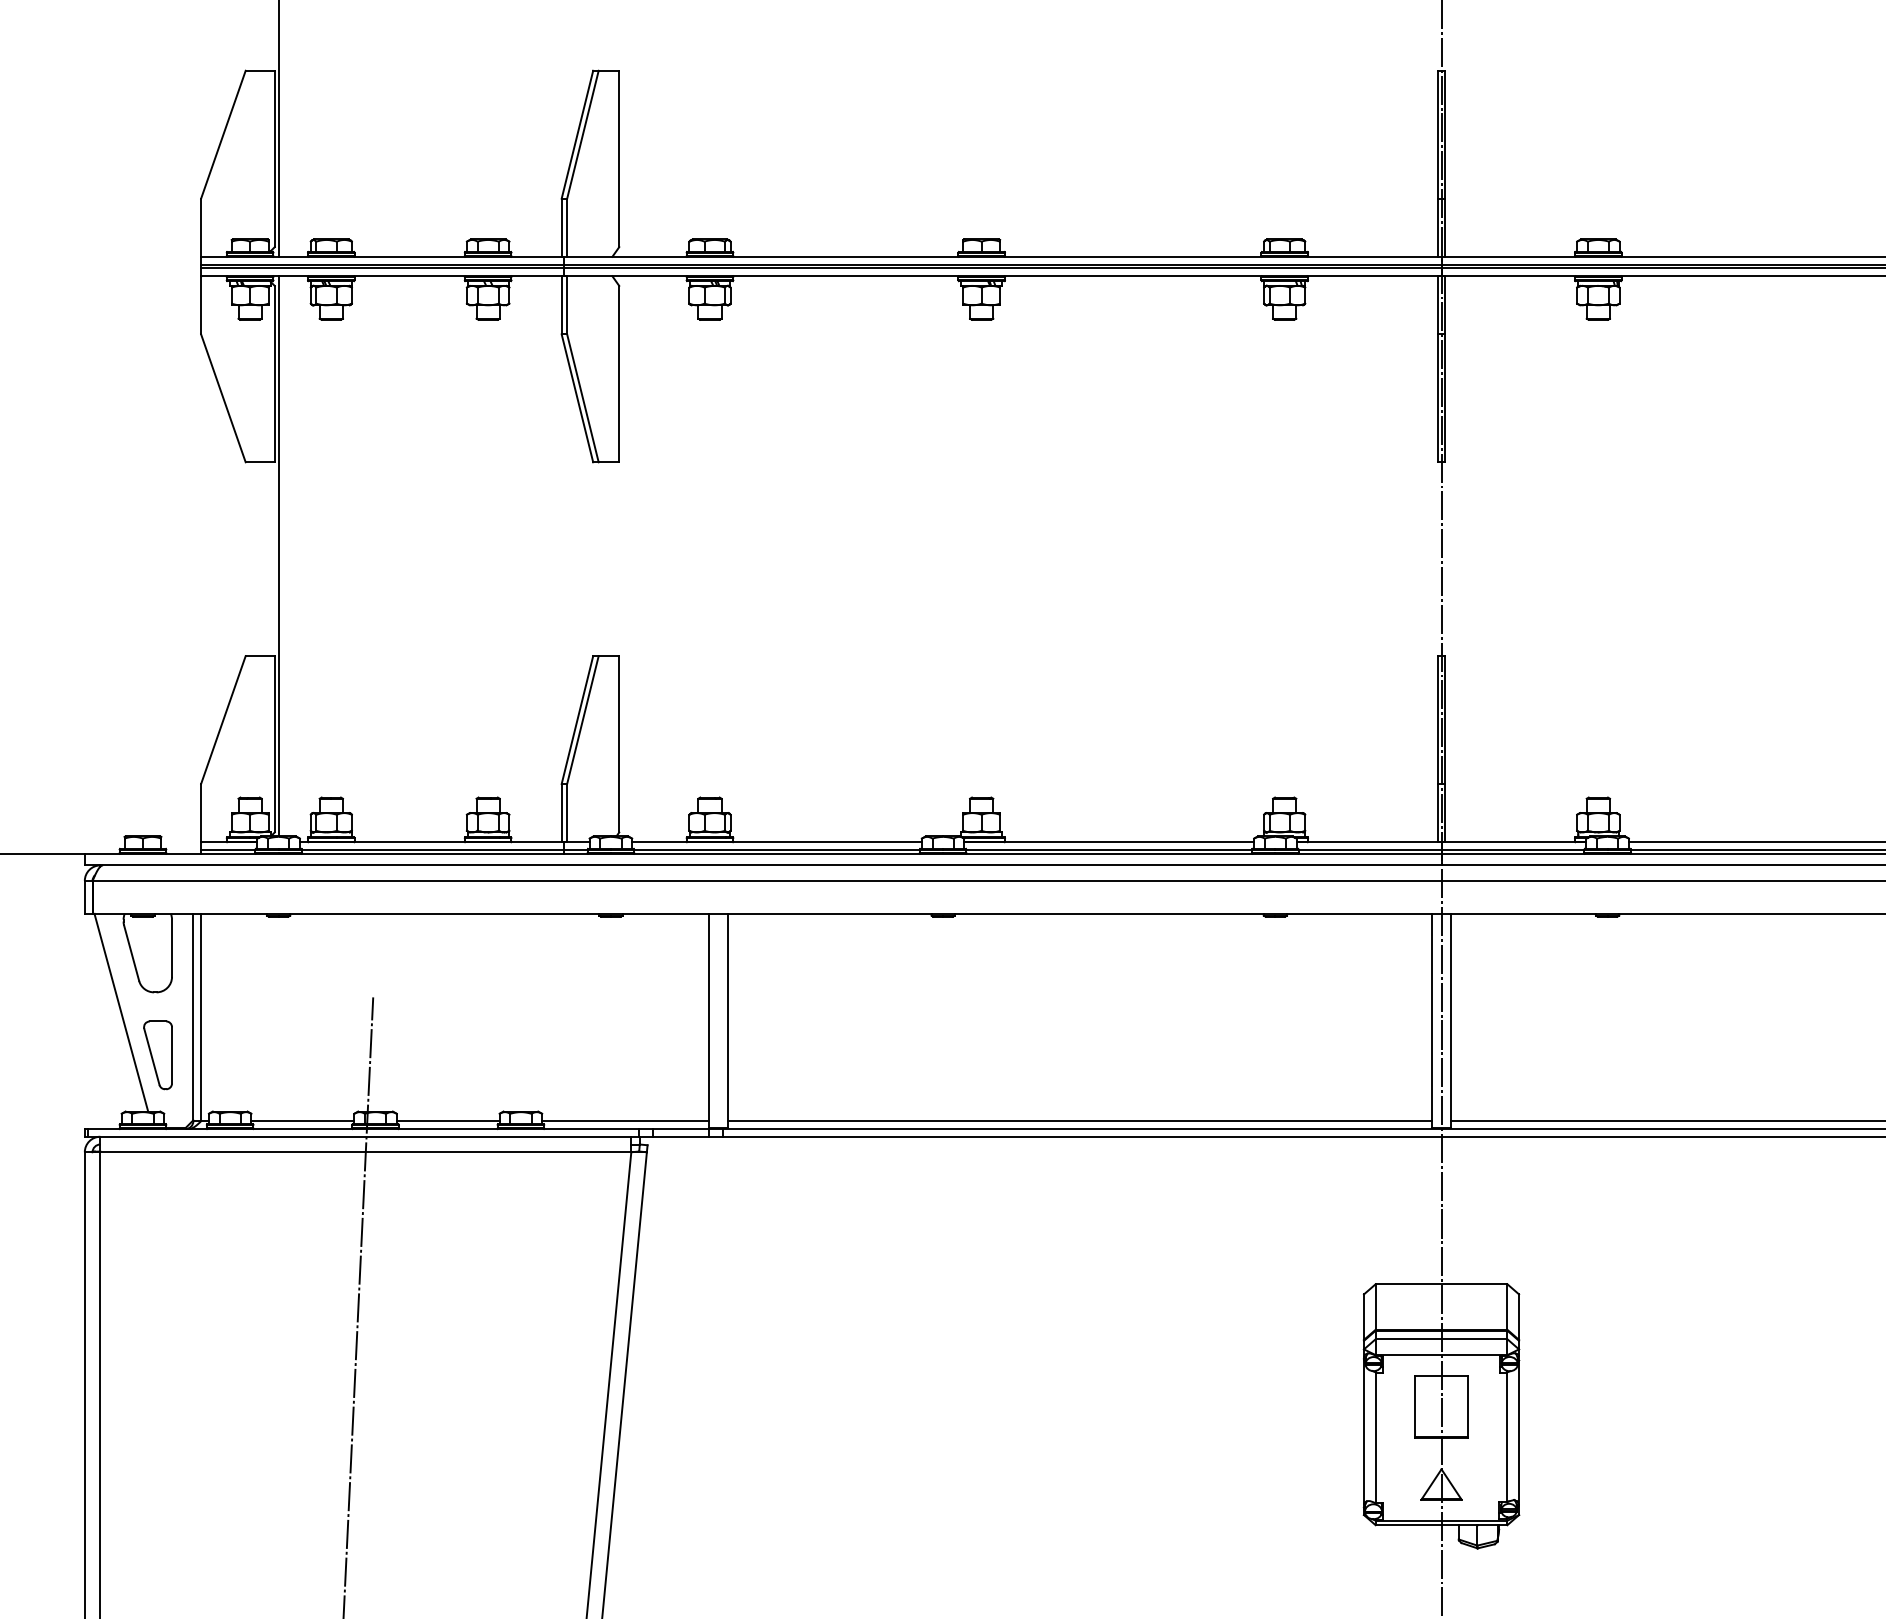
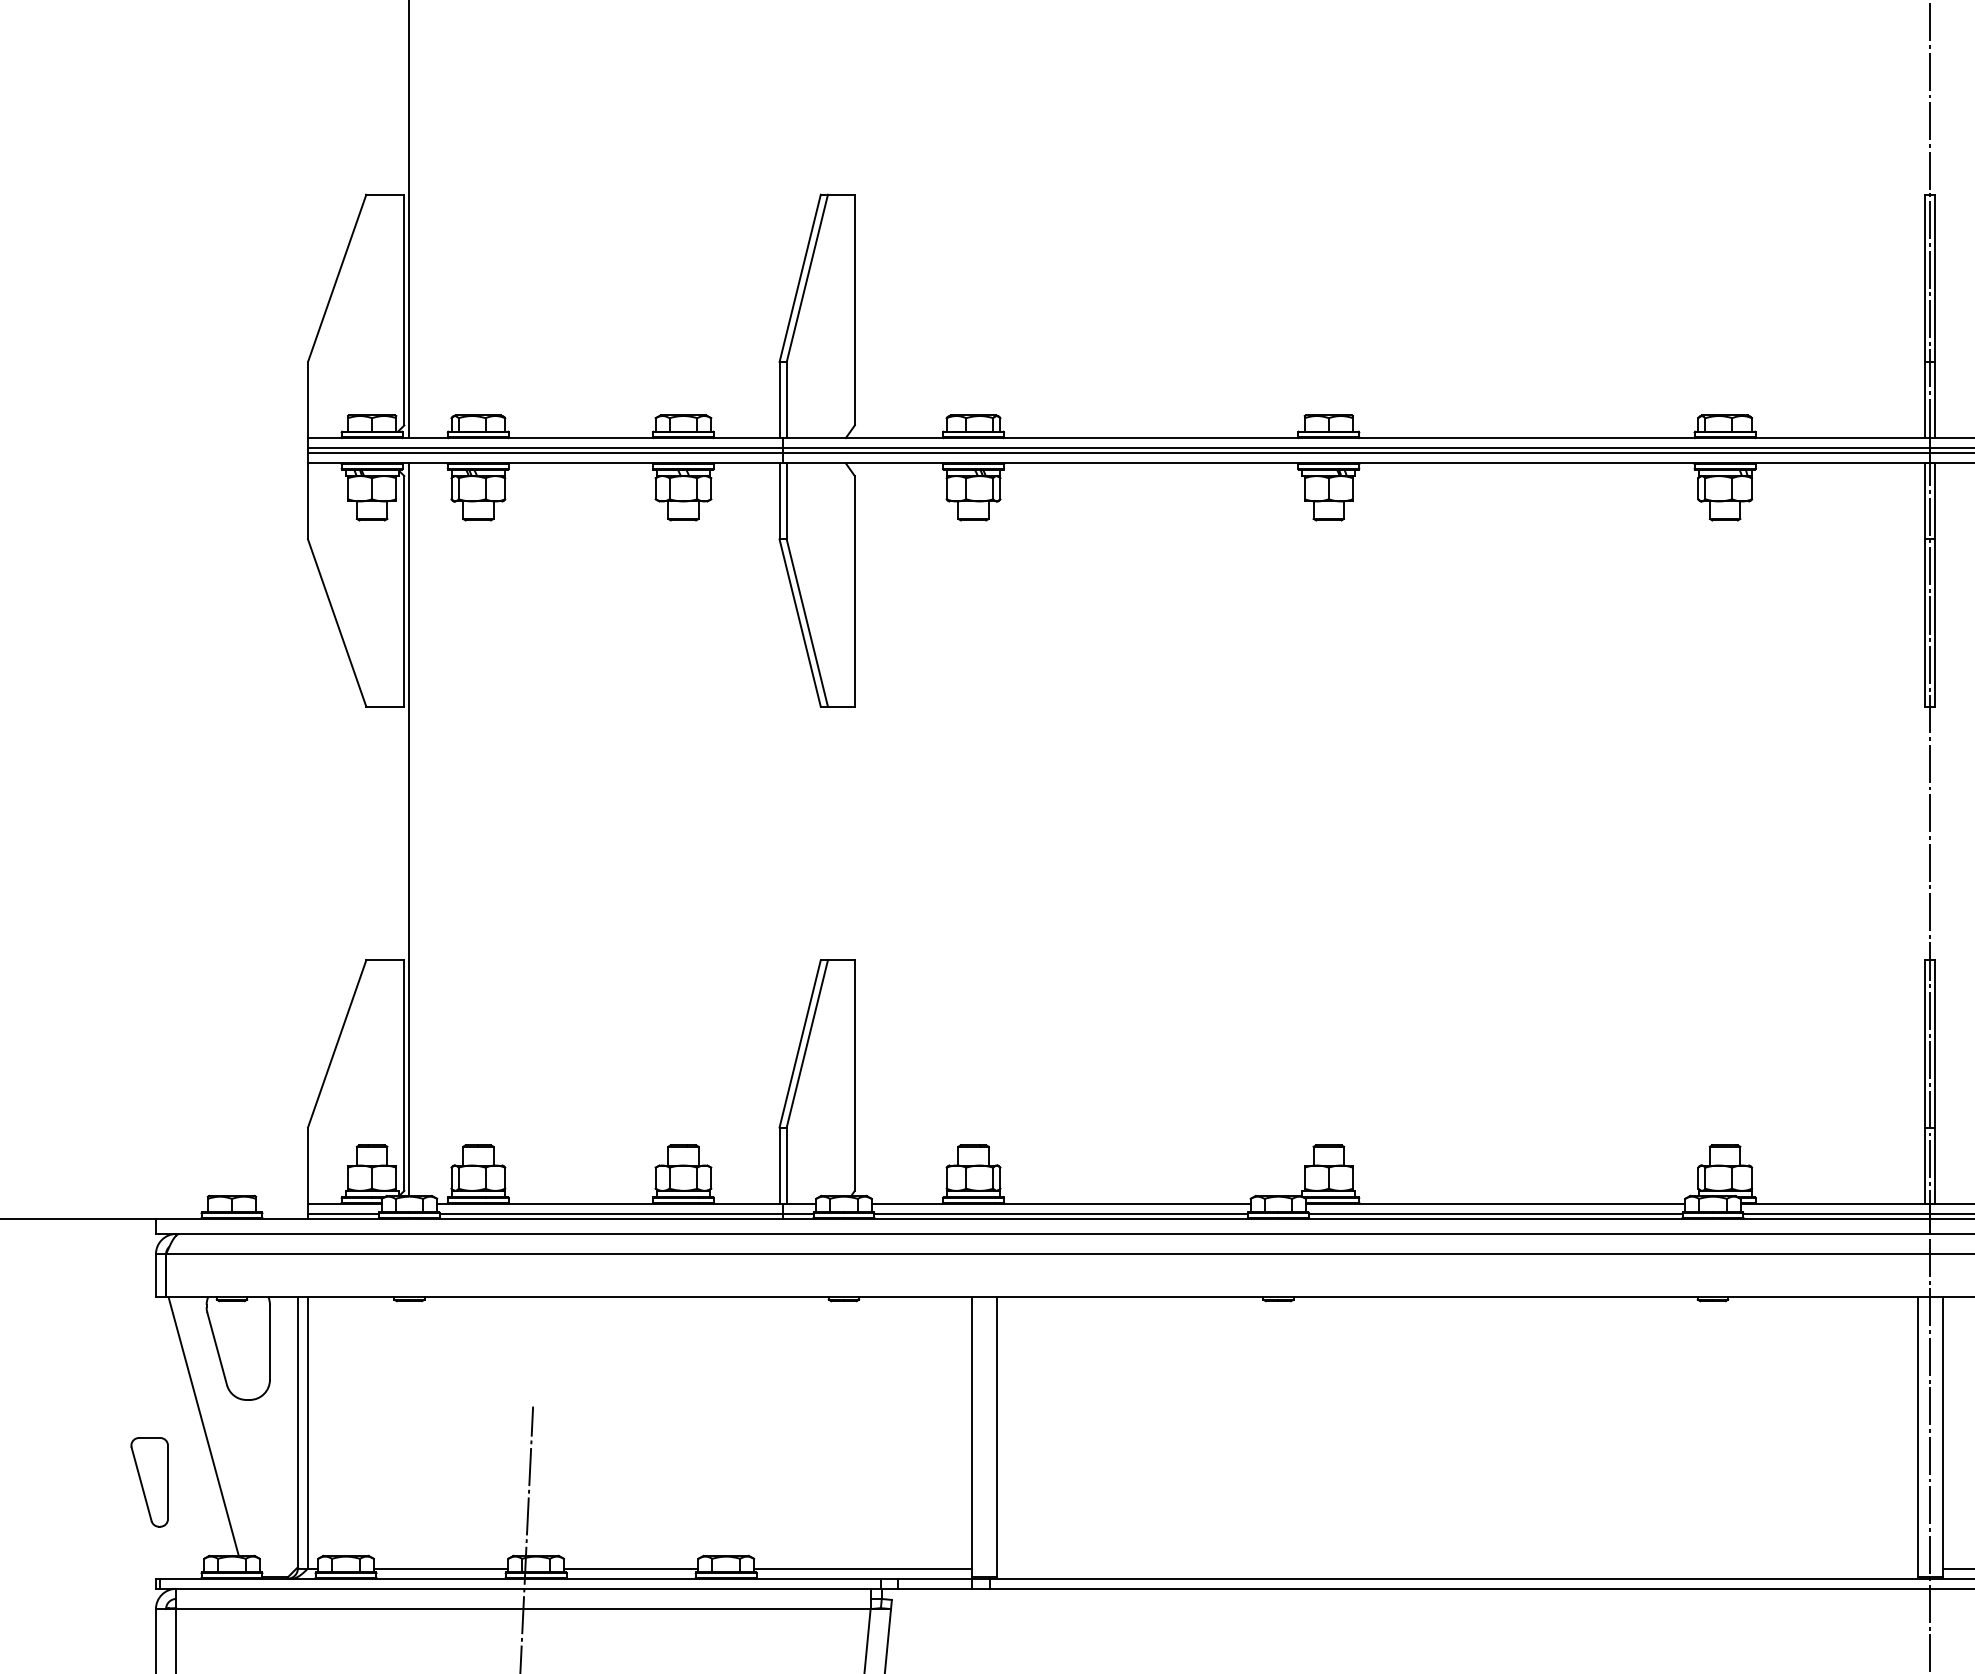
part: (157, 1055) -> (148, 1482), moved
line: (1079, 1121) -> (1456, 1568), removed

